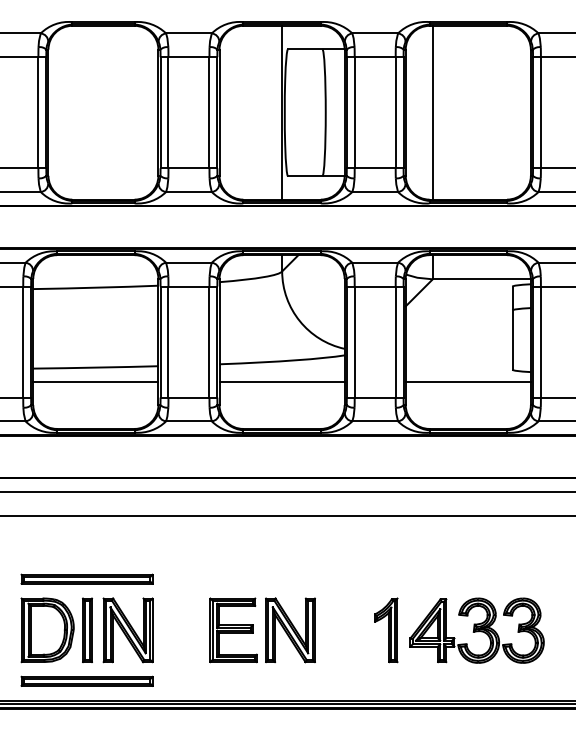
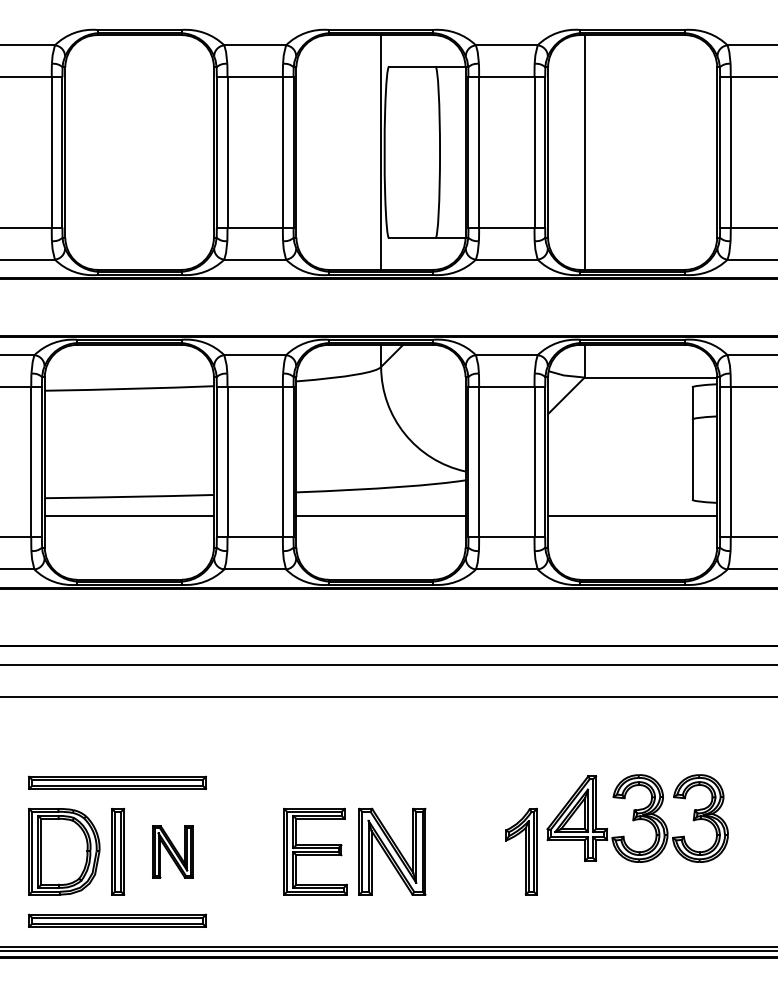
part: (127, 630) -> (172, 852), size x0.6
part: (476, 630) -> (636, 818), moved

